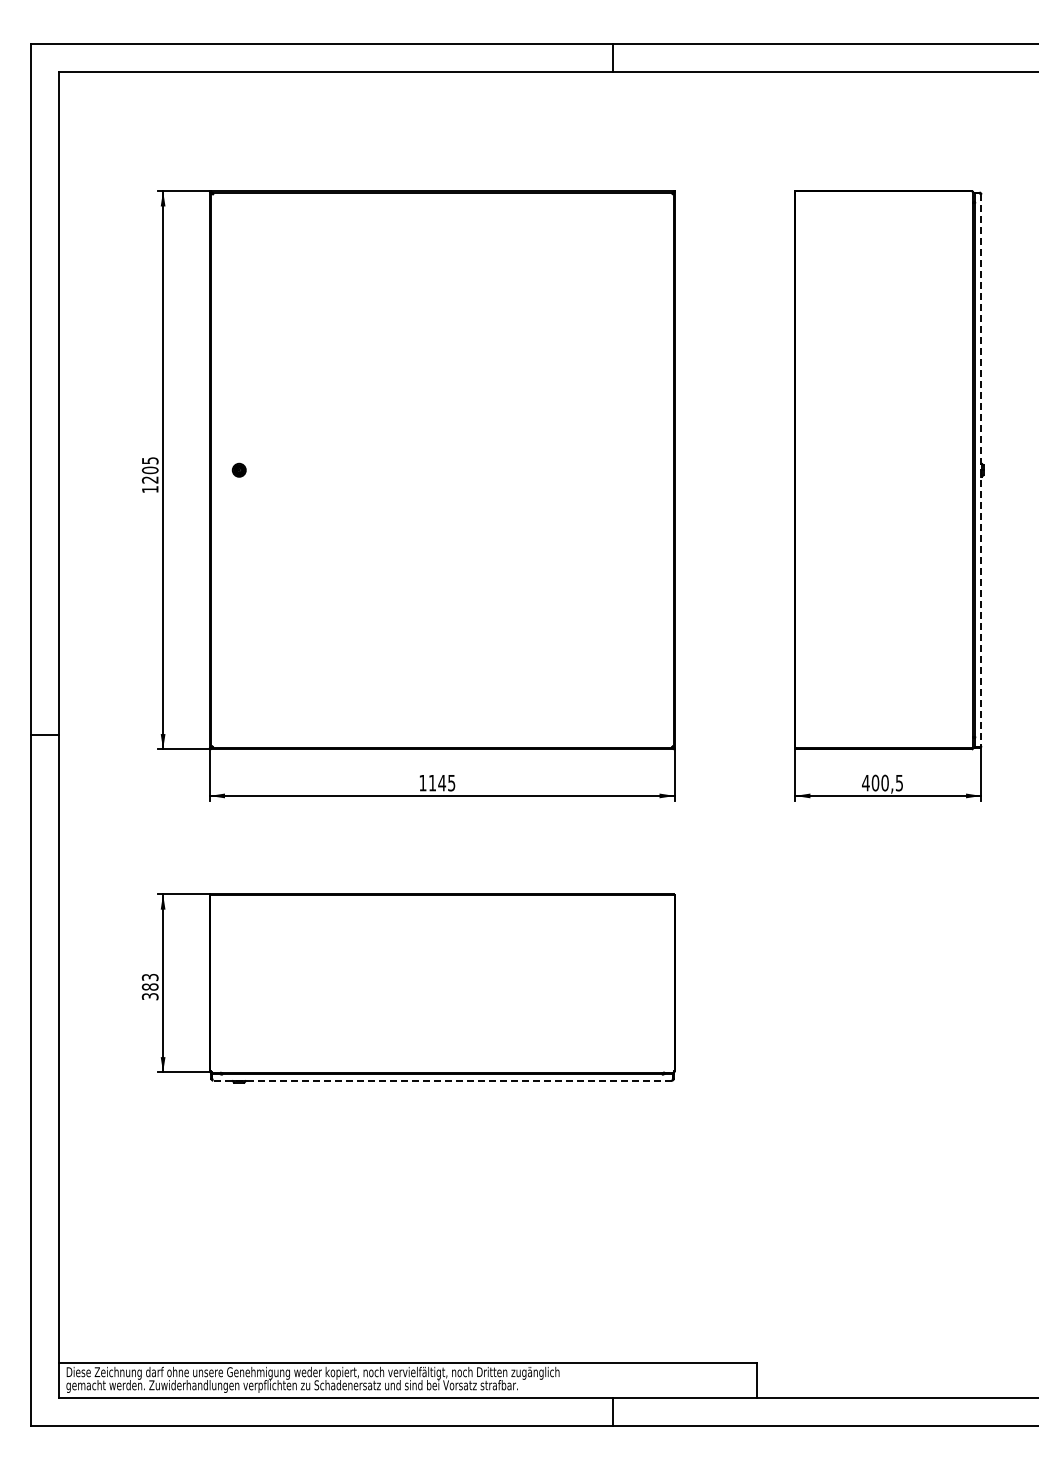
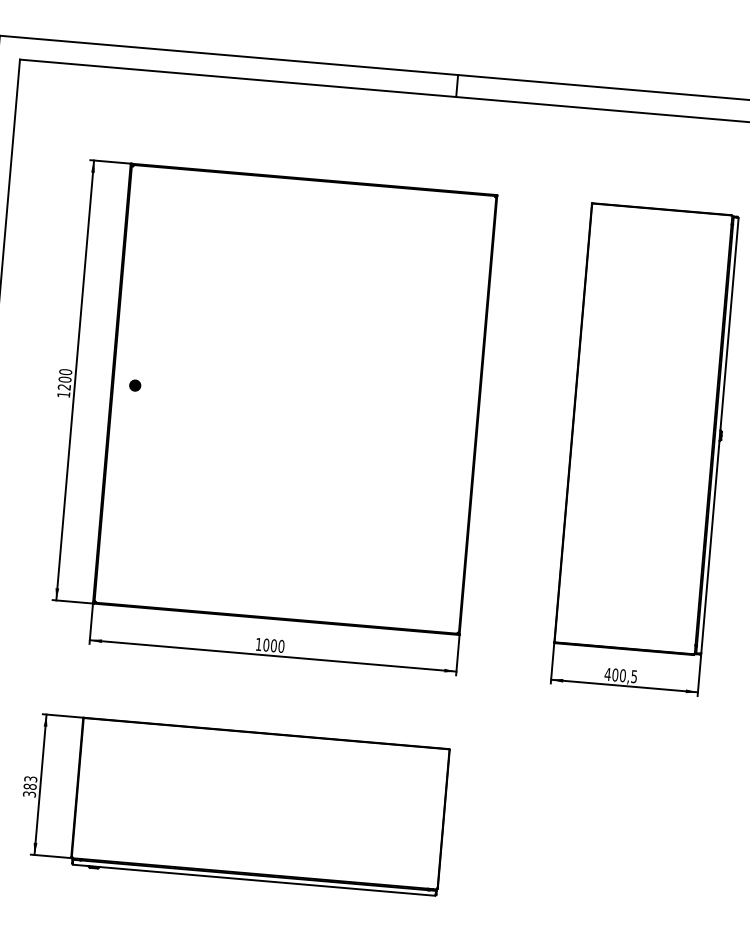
text: (149, 460) -> (65, 371), 1205 -> 1200
line: (981, 470) -> (720, 435), dashed -> solid
text: (441, 782) -> (273, 645), 1145 -> 1000
line: (442, 1080) -> (254, 880), dashed -> solid

